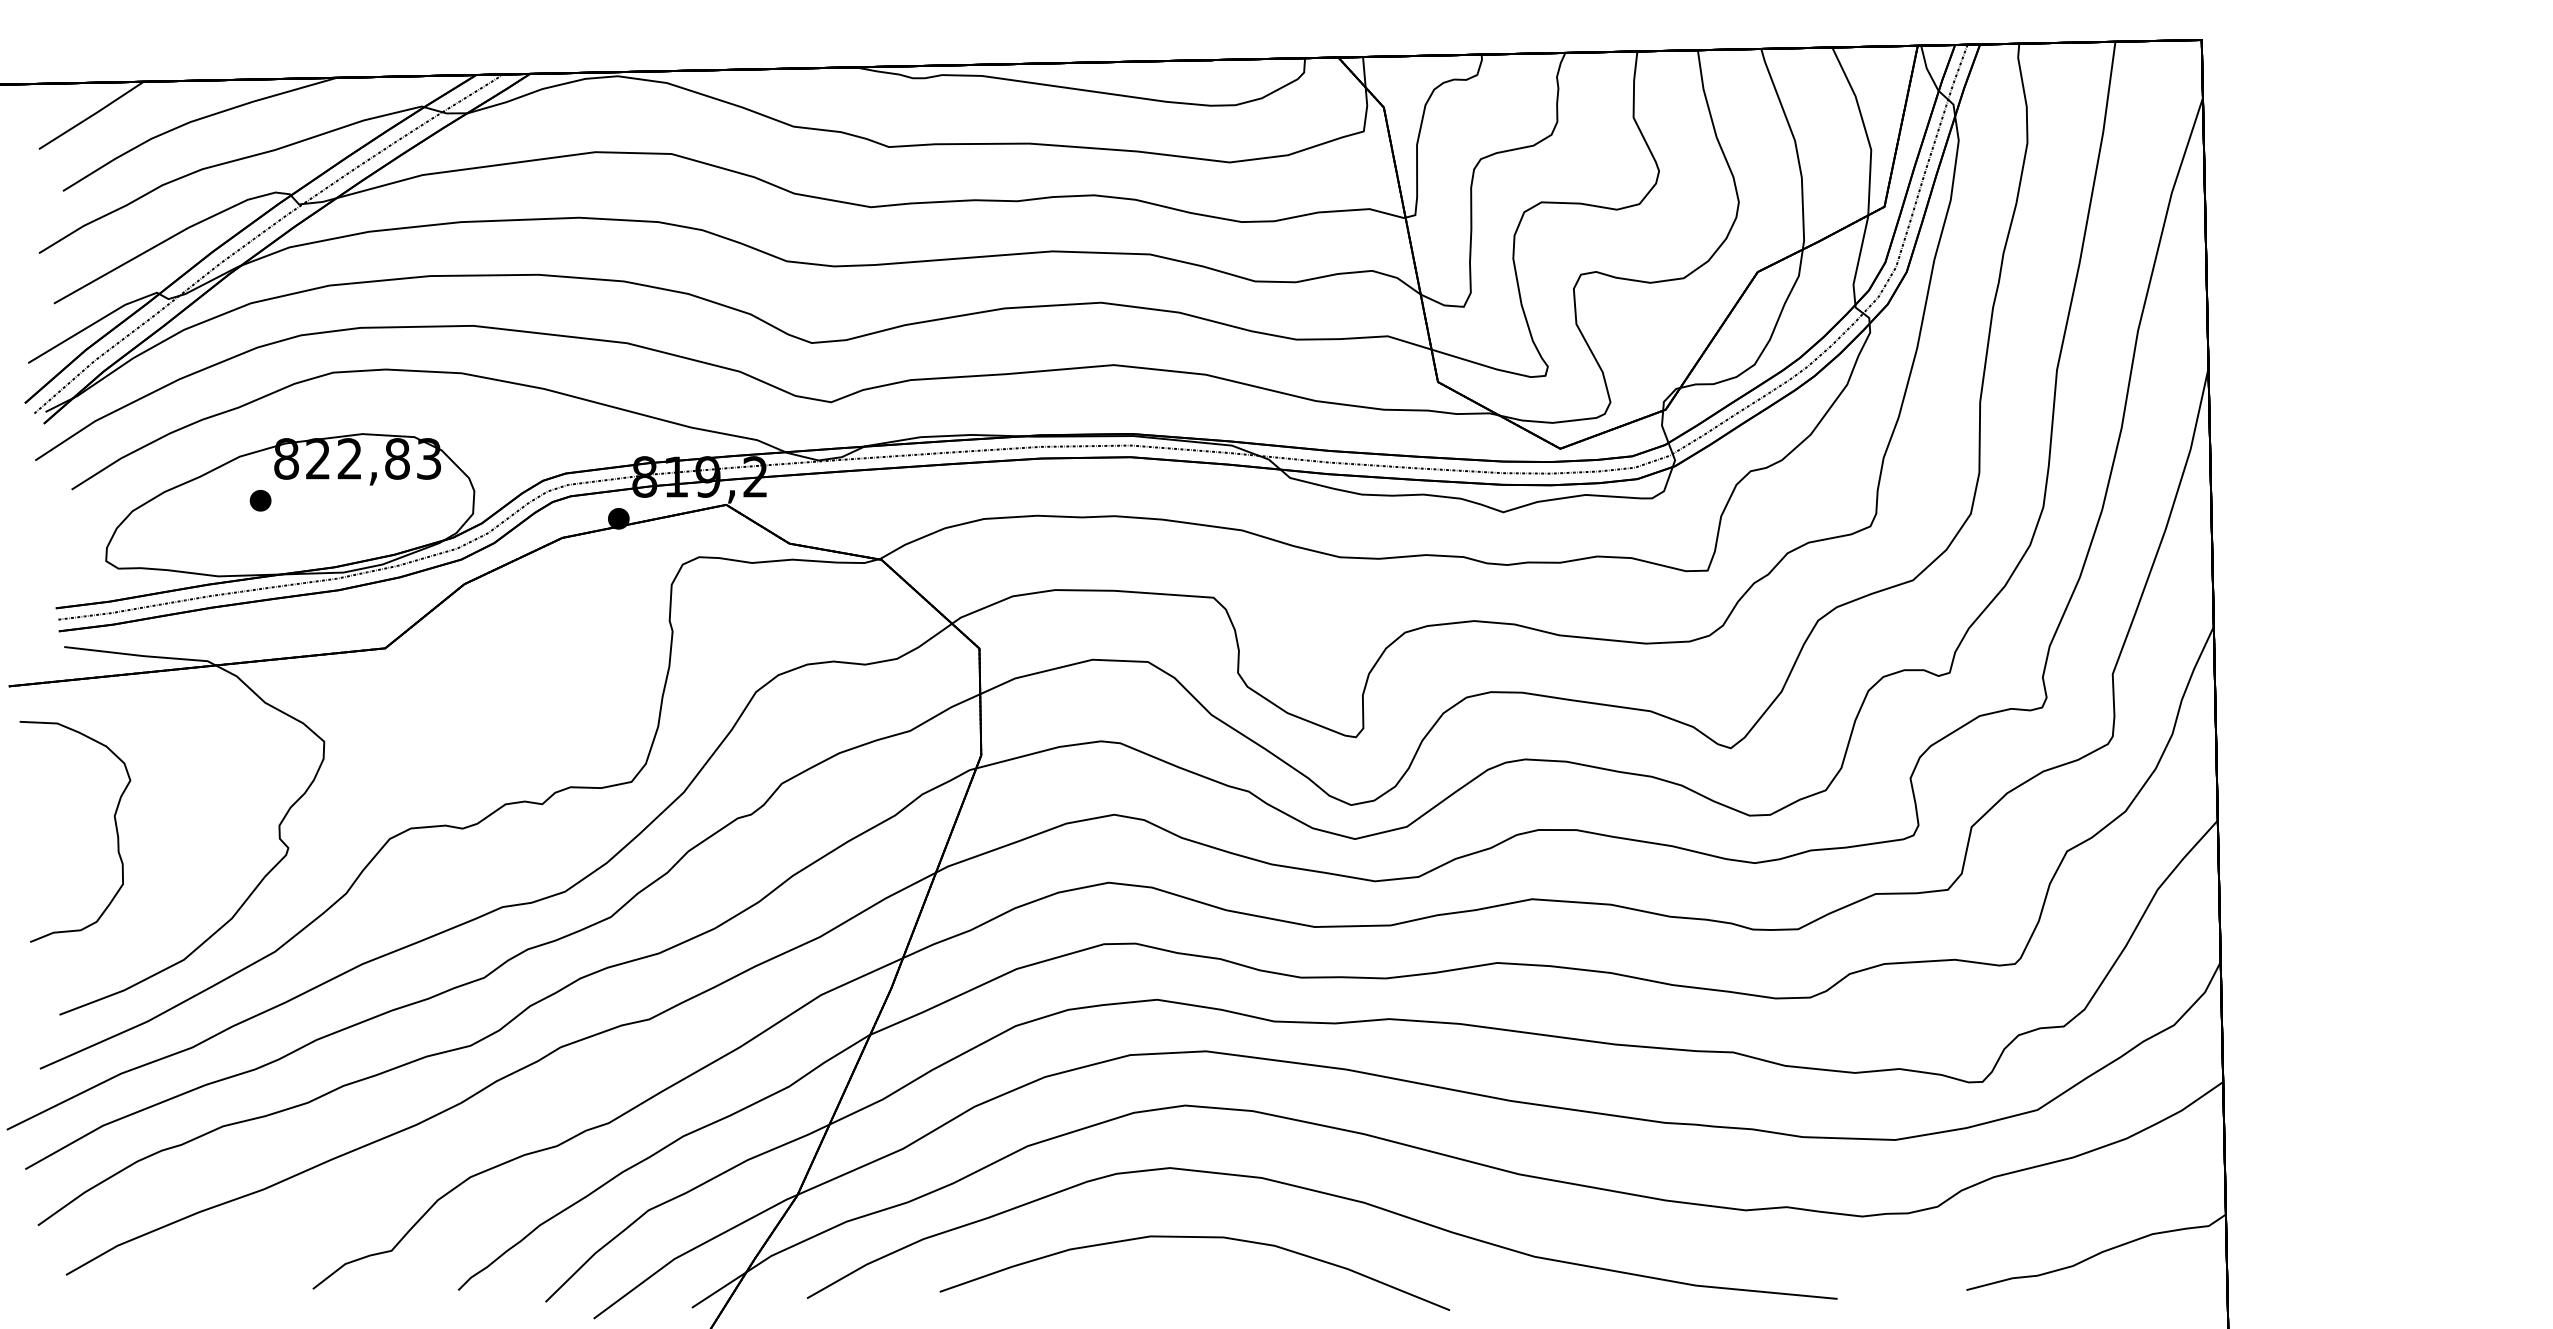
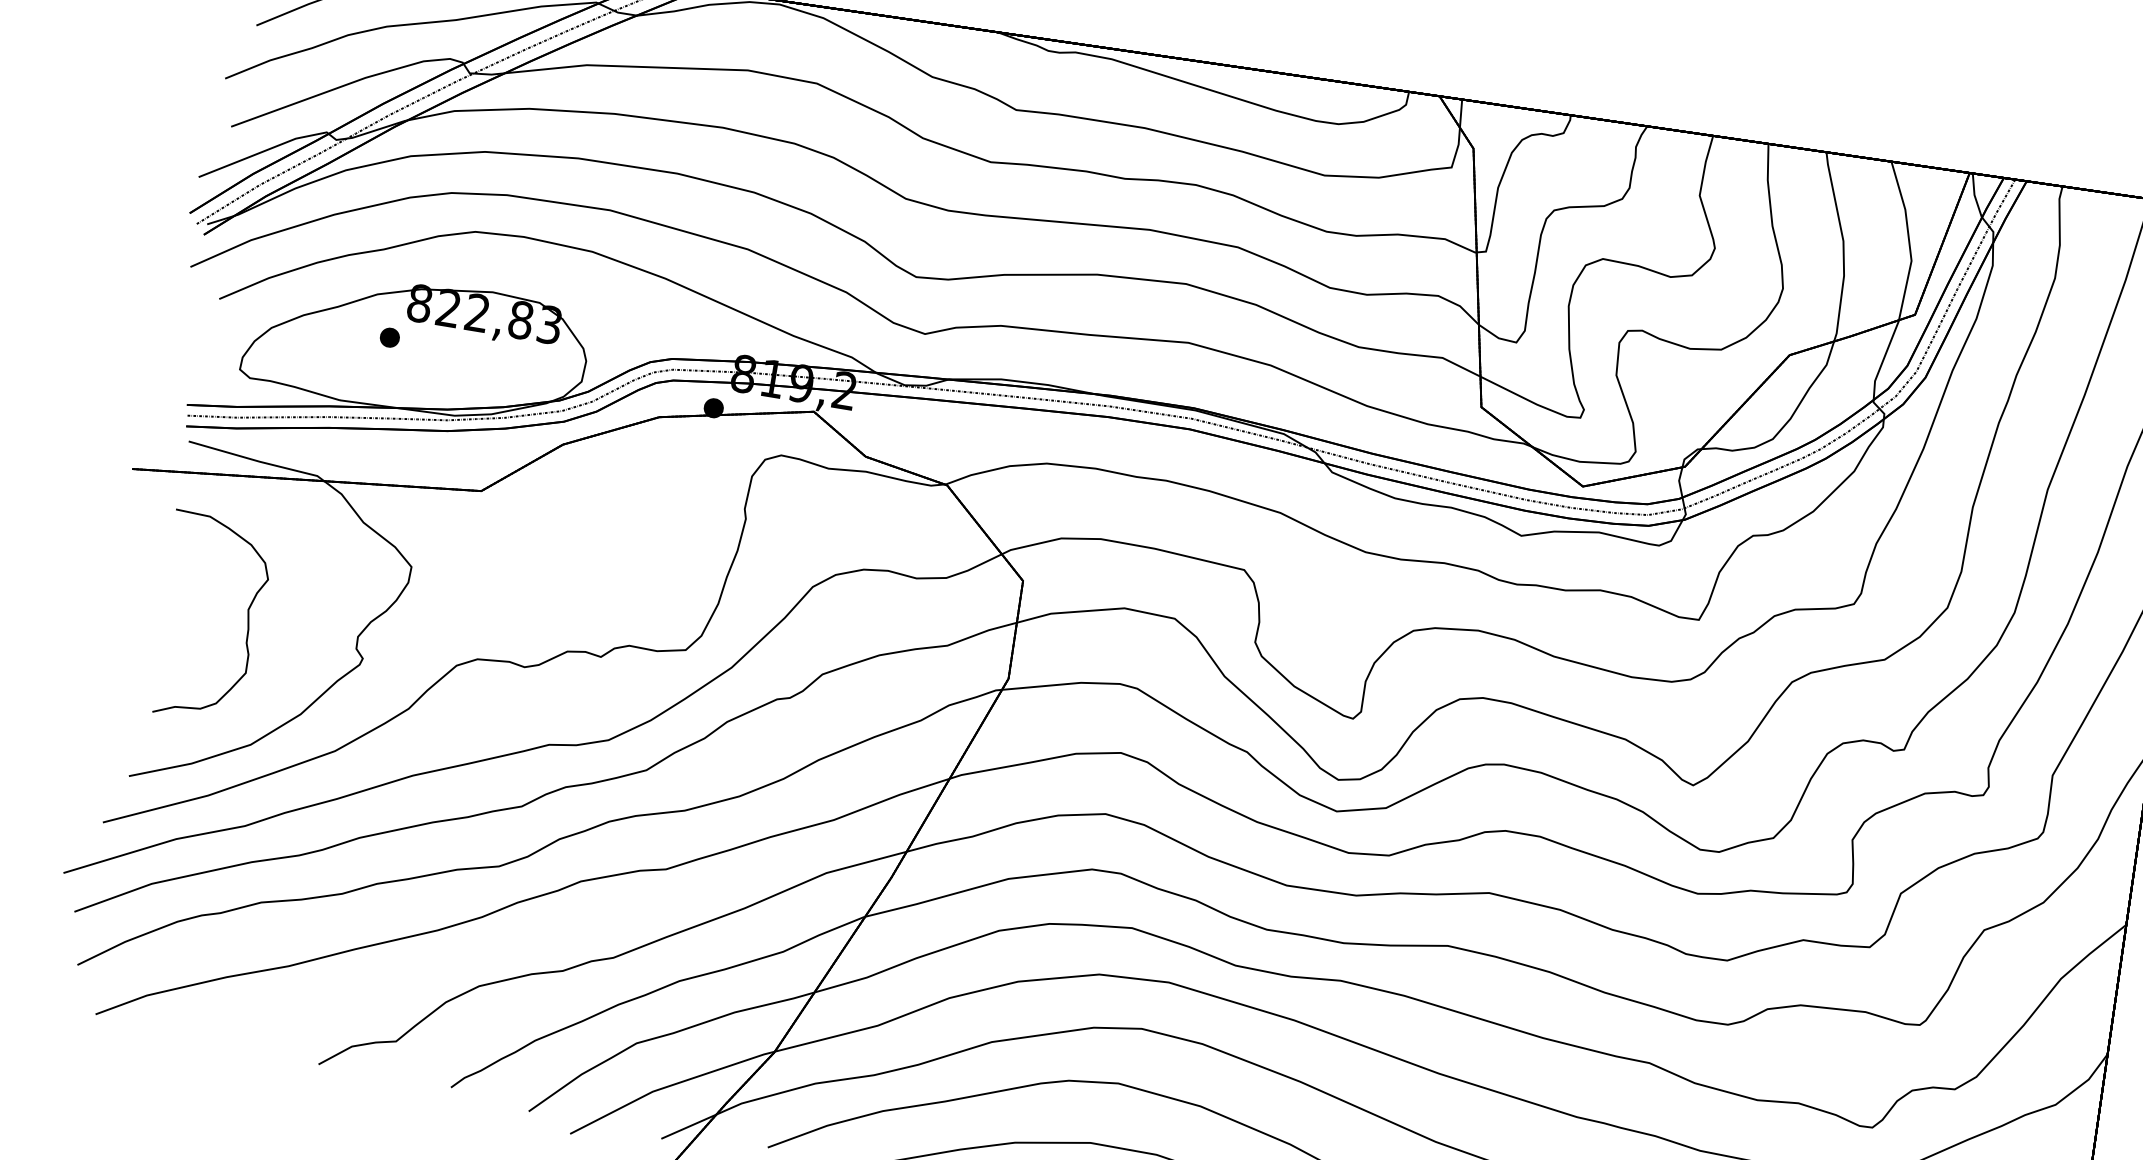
curve: (114, 822) -> (247, 615), moved

